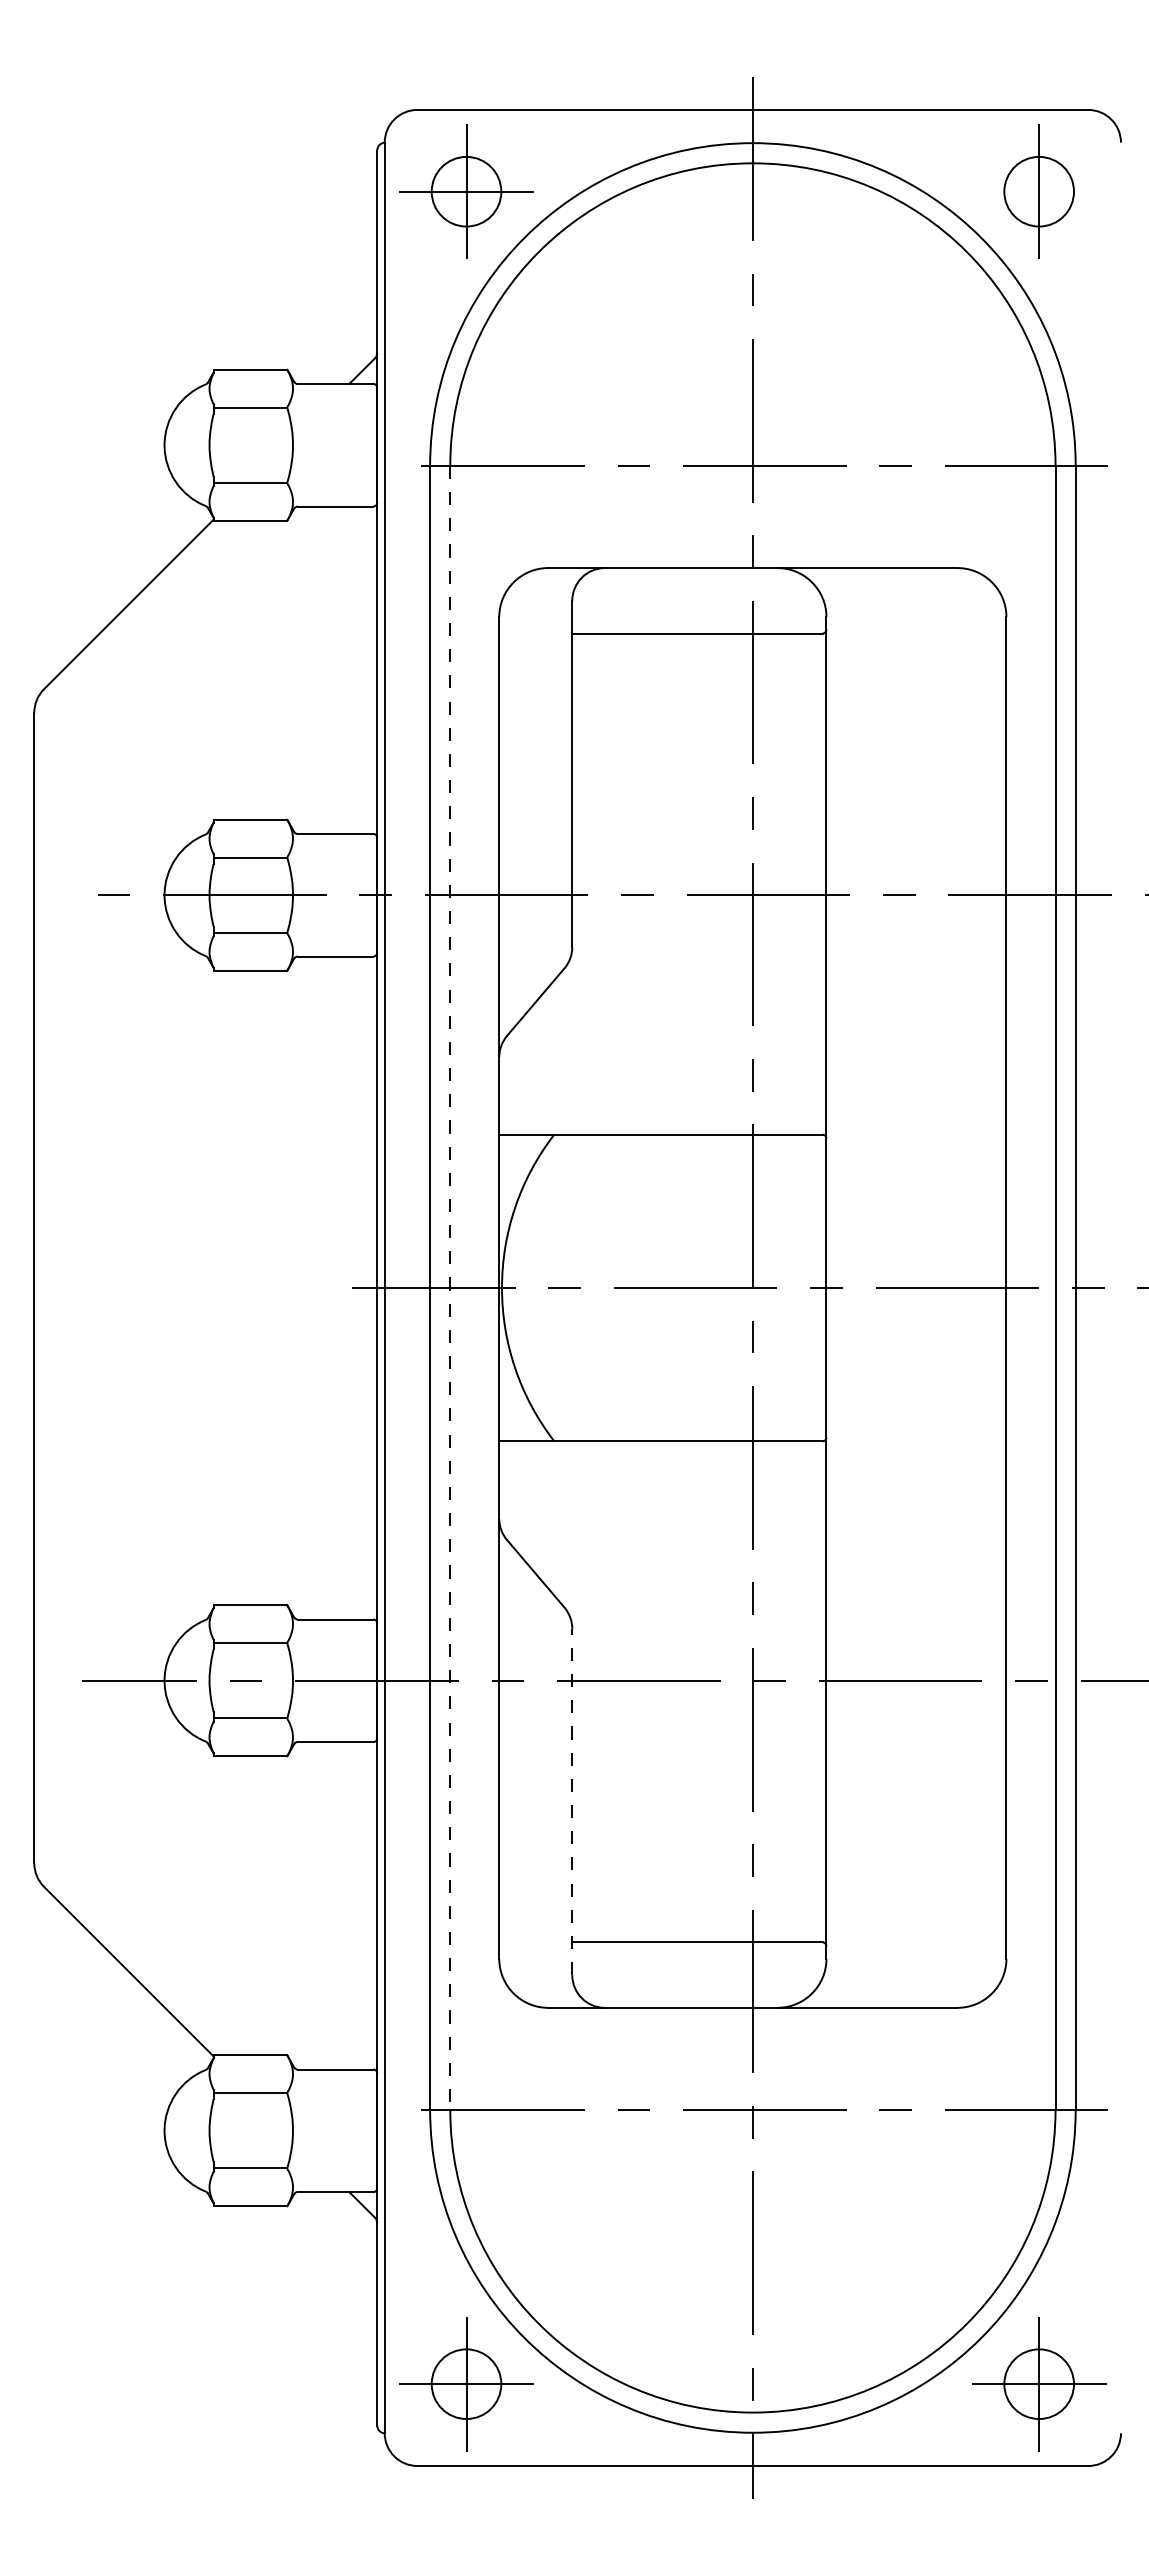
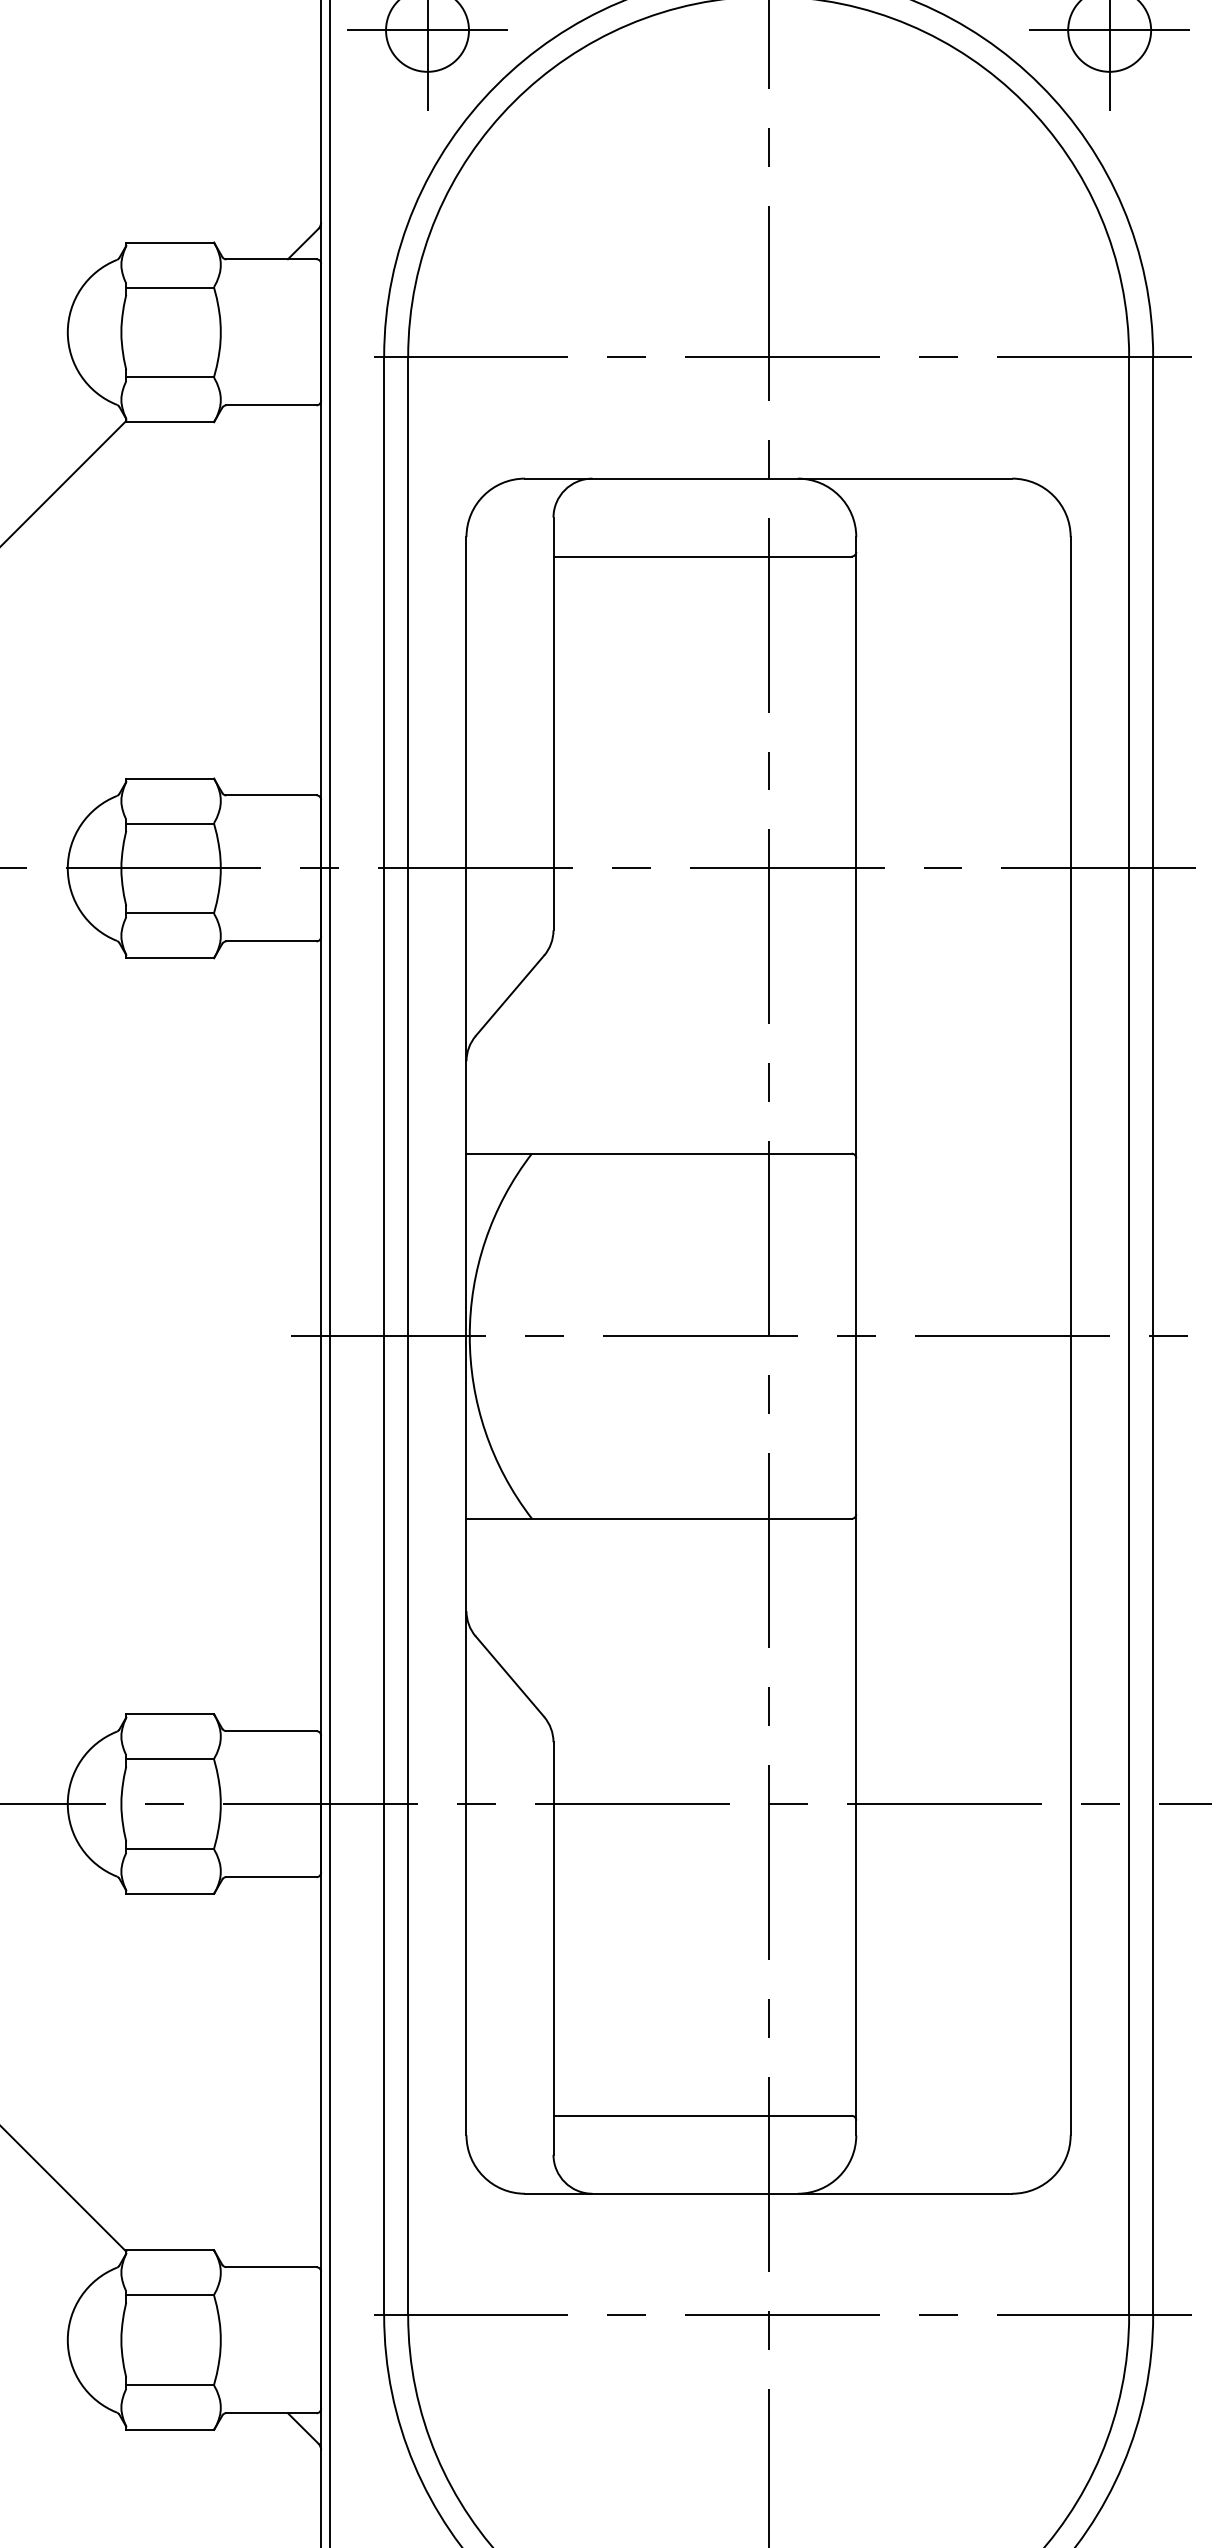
line: (1038, 191) -> (1108, 30), added
line: (450, 1288) -> (408, 1336), dashed -> solid
line: (572, 1801) -> (553, 1947), dashed -> solid

